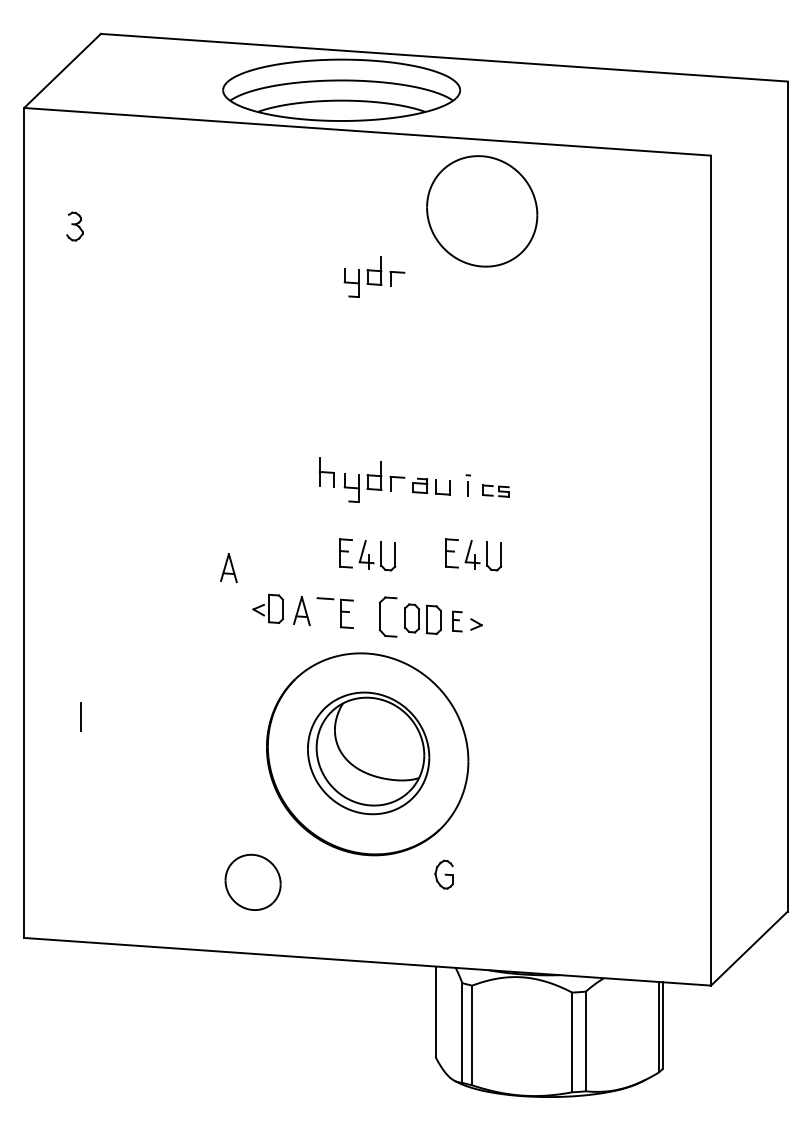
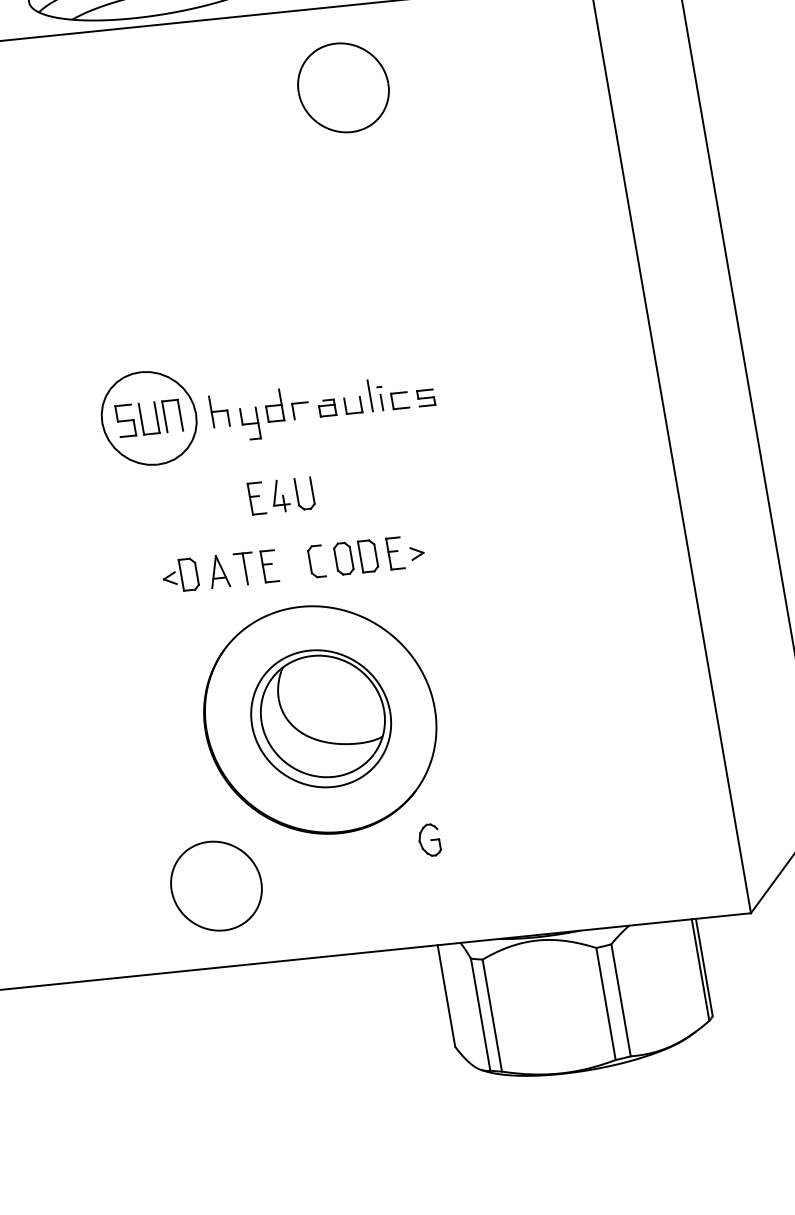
part: (481, 211) -> (342, 88), size x0.71
part: (374, 276) -> (235, 181), removed
part: (264, 468) -> (148, 418), added
line: (459, 481) -> (370, 395), added
part: (495, 491) -> (412, 399), size x1.43
part: (473, 554) -> (400, 475), removed
part: (228, 568) -> (127, 538), removed
line: (325, 612) -> (245, 568), added
part: (388, 616) -> (316, 561), size x0.71
part: (457, 621) -> (395, 553), size x1.43
part: (252, 882) -> (215, 886), size x1.43

